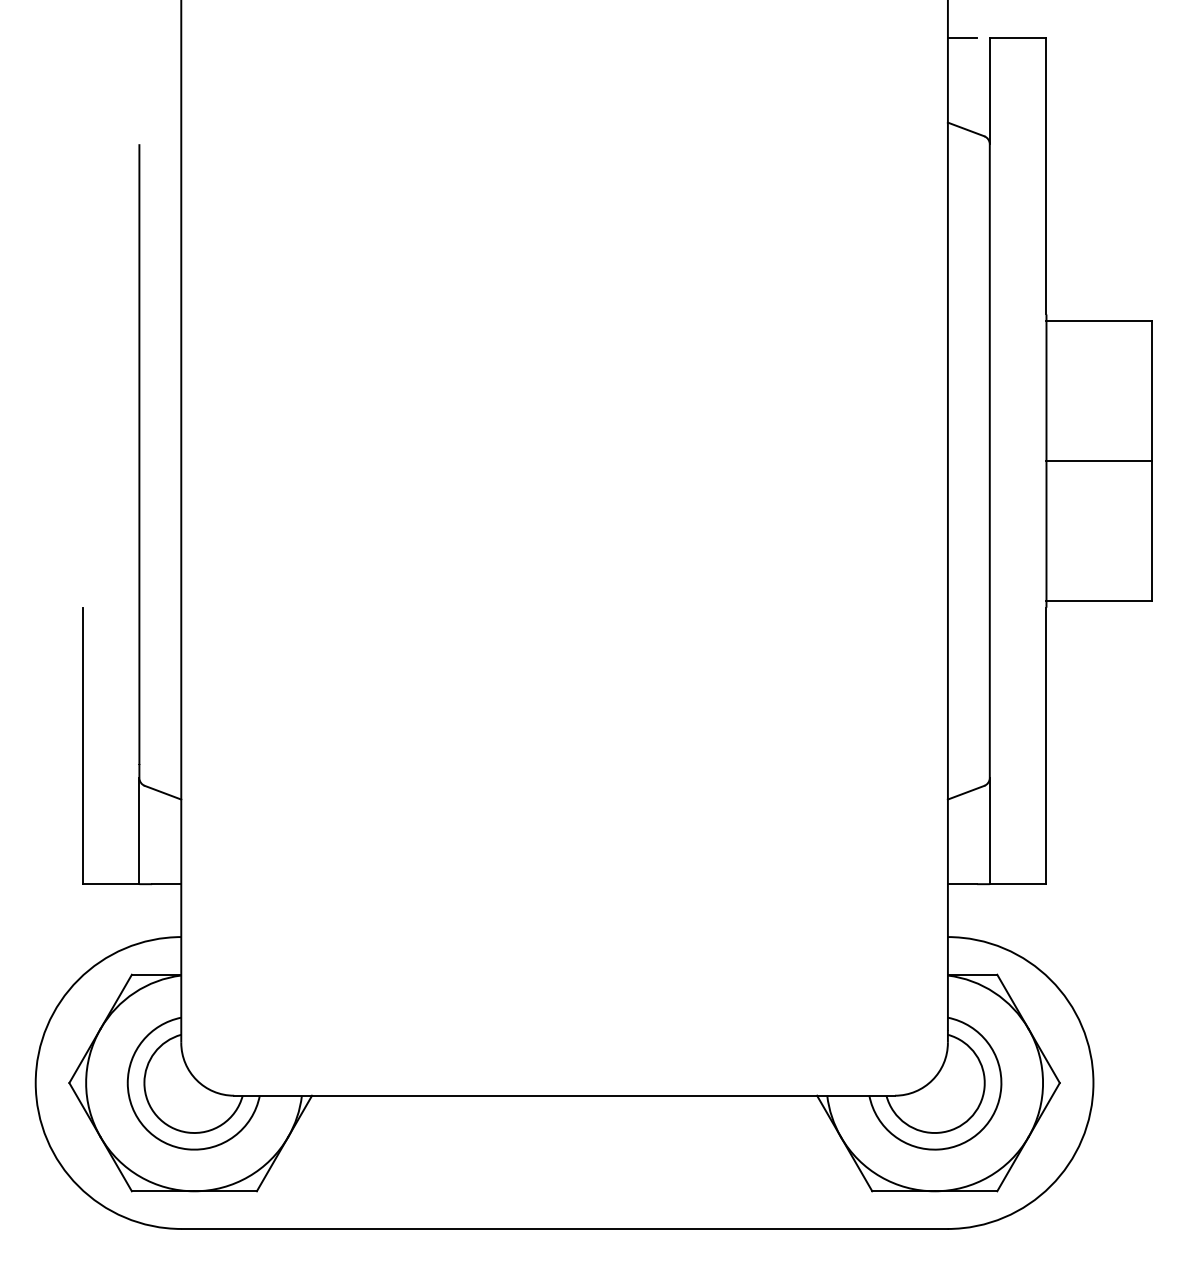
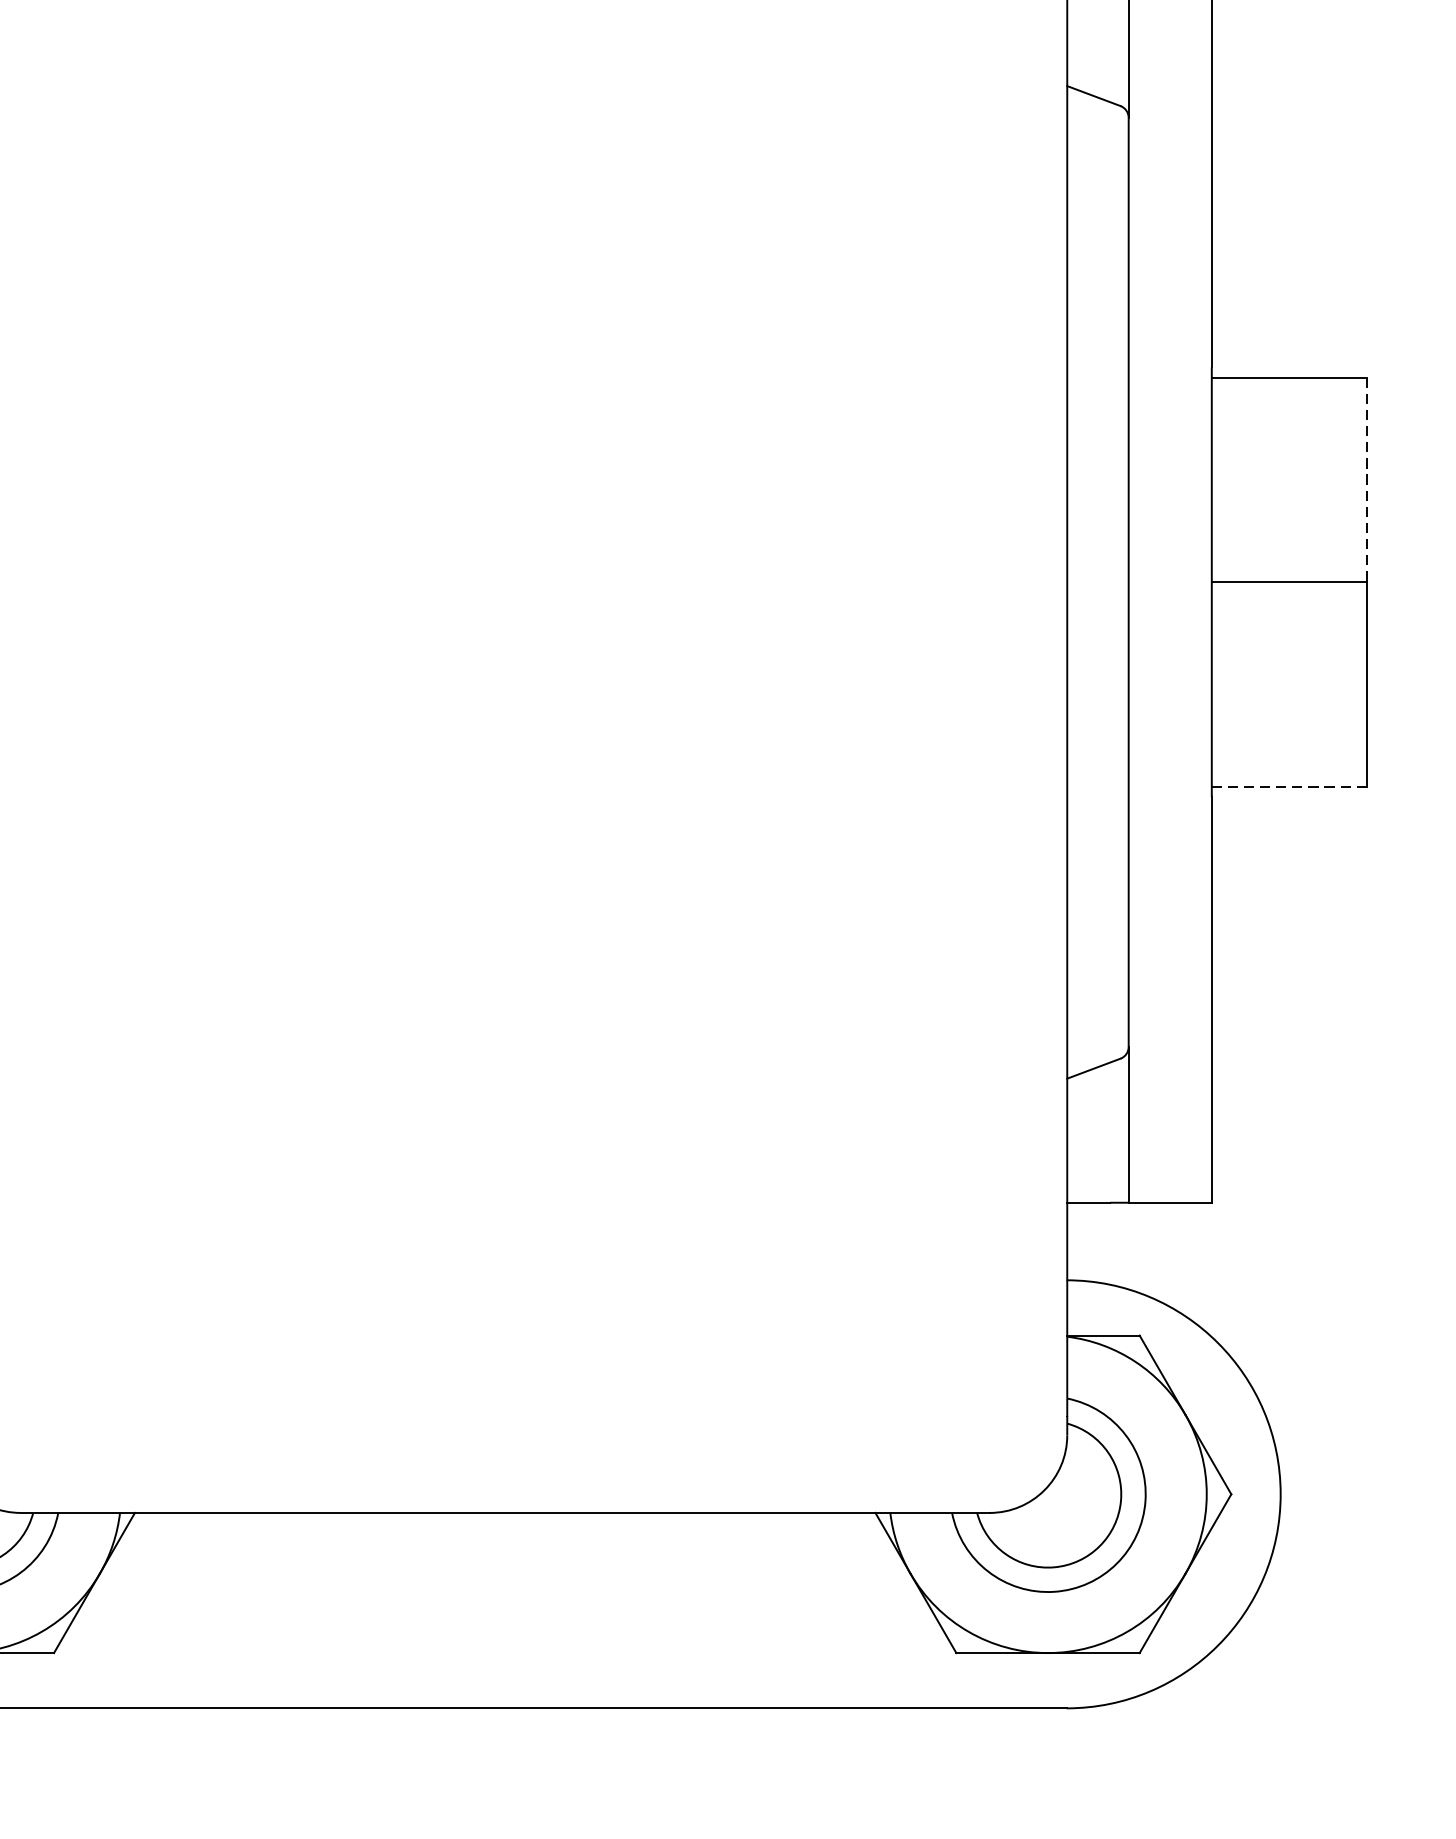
line: (1152, 391) -> (1367, 480), solid -> dashed
line: (1099, 600) -> (1289, 786), solid -> dashed

